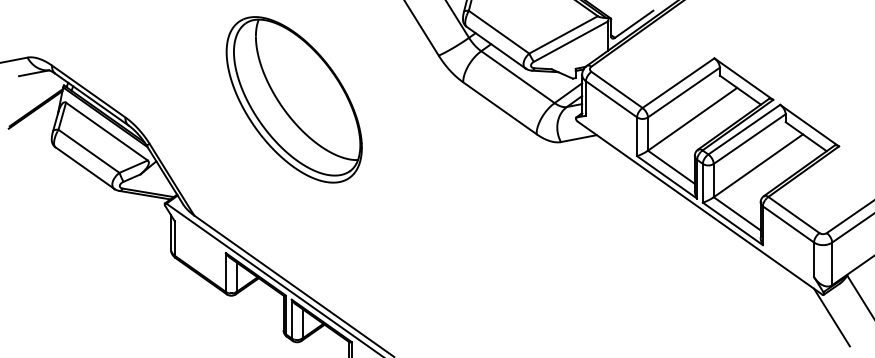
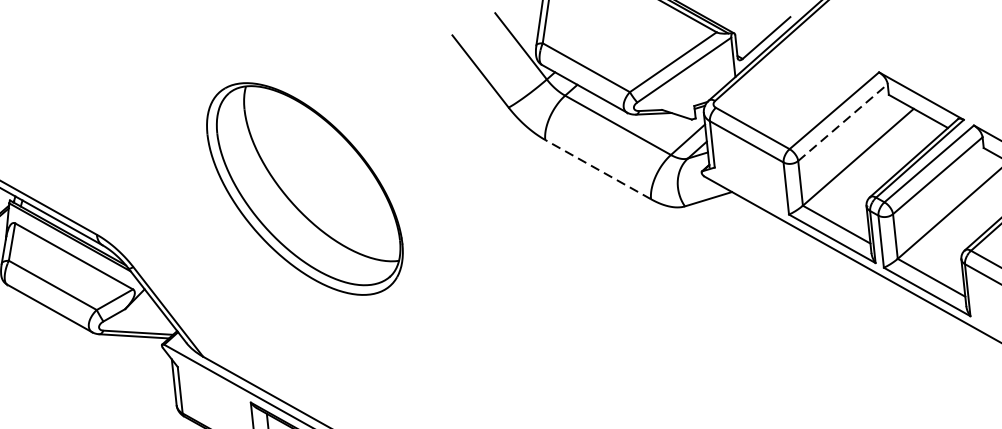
line: (683, 92) -> (842, 122), solid -> dashed
part: (293, 99) -> (303, 188), moved
line: (499, 108) -> (597, 170), solid -> dashed

